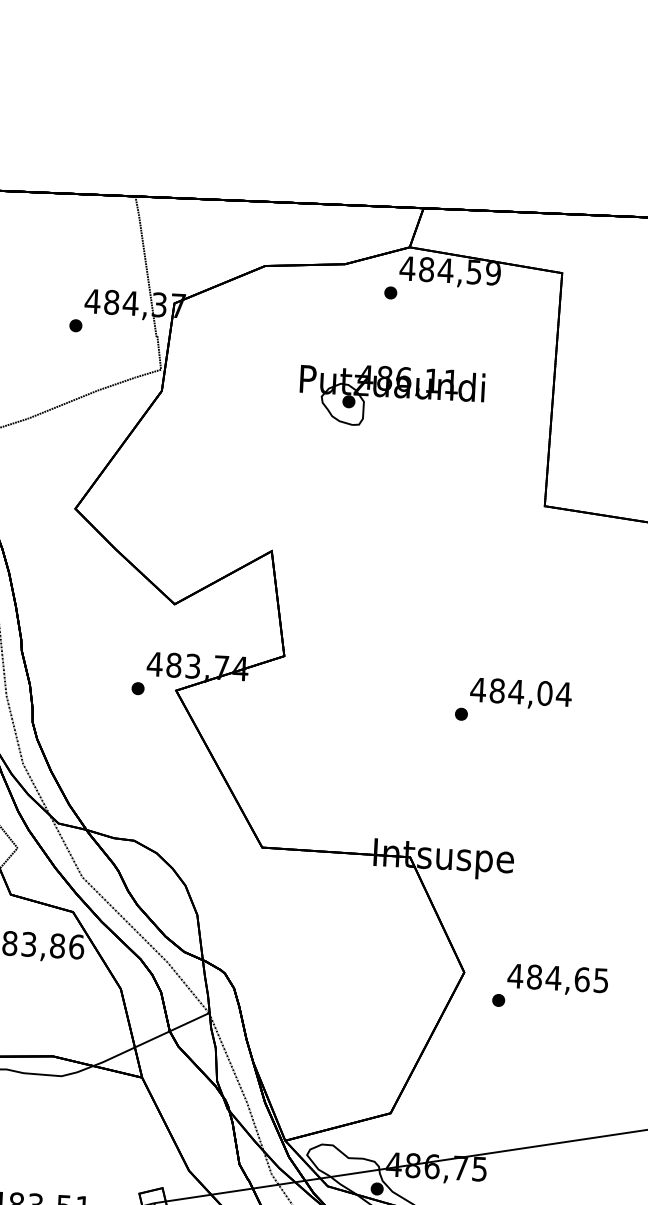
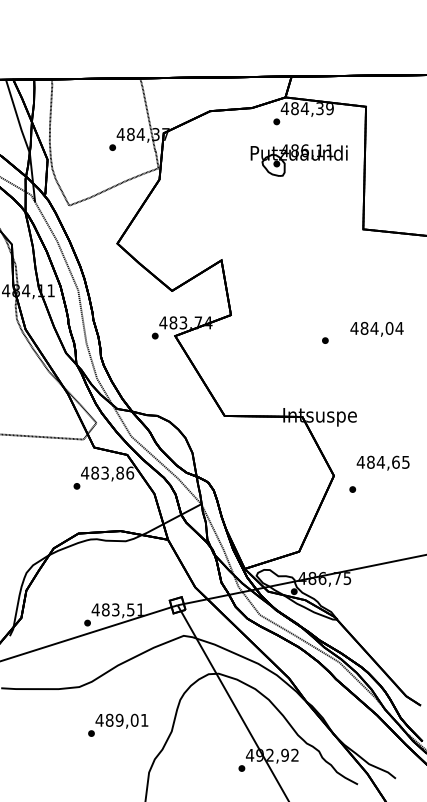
text: (473, 271) -> (319, 108), 484,59 -> 484,39
part: (390, 397) -> (298, 160), moved
text: (520, 692) -> (376, 328), moved
text: (556, 978) -> (382, 462), moved

